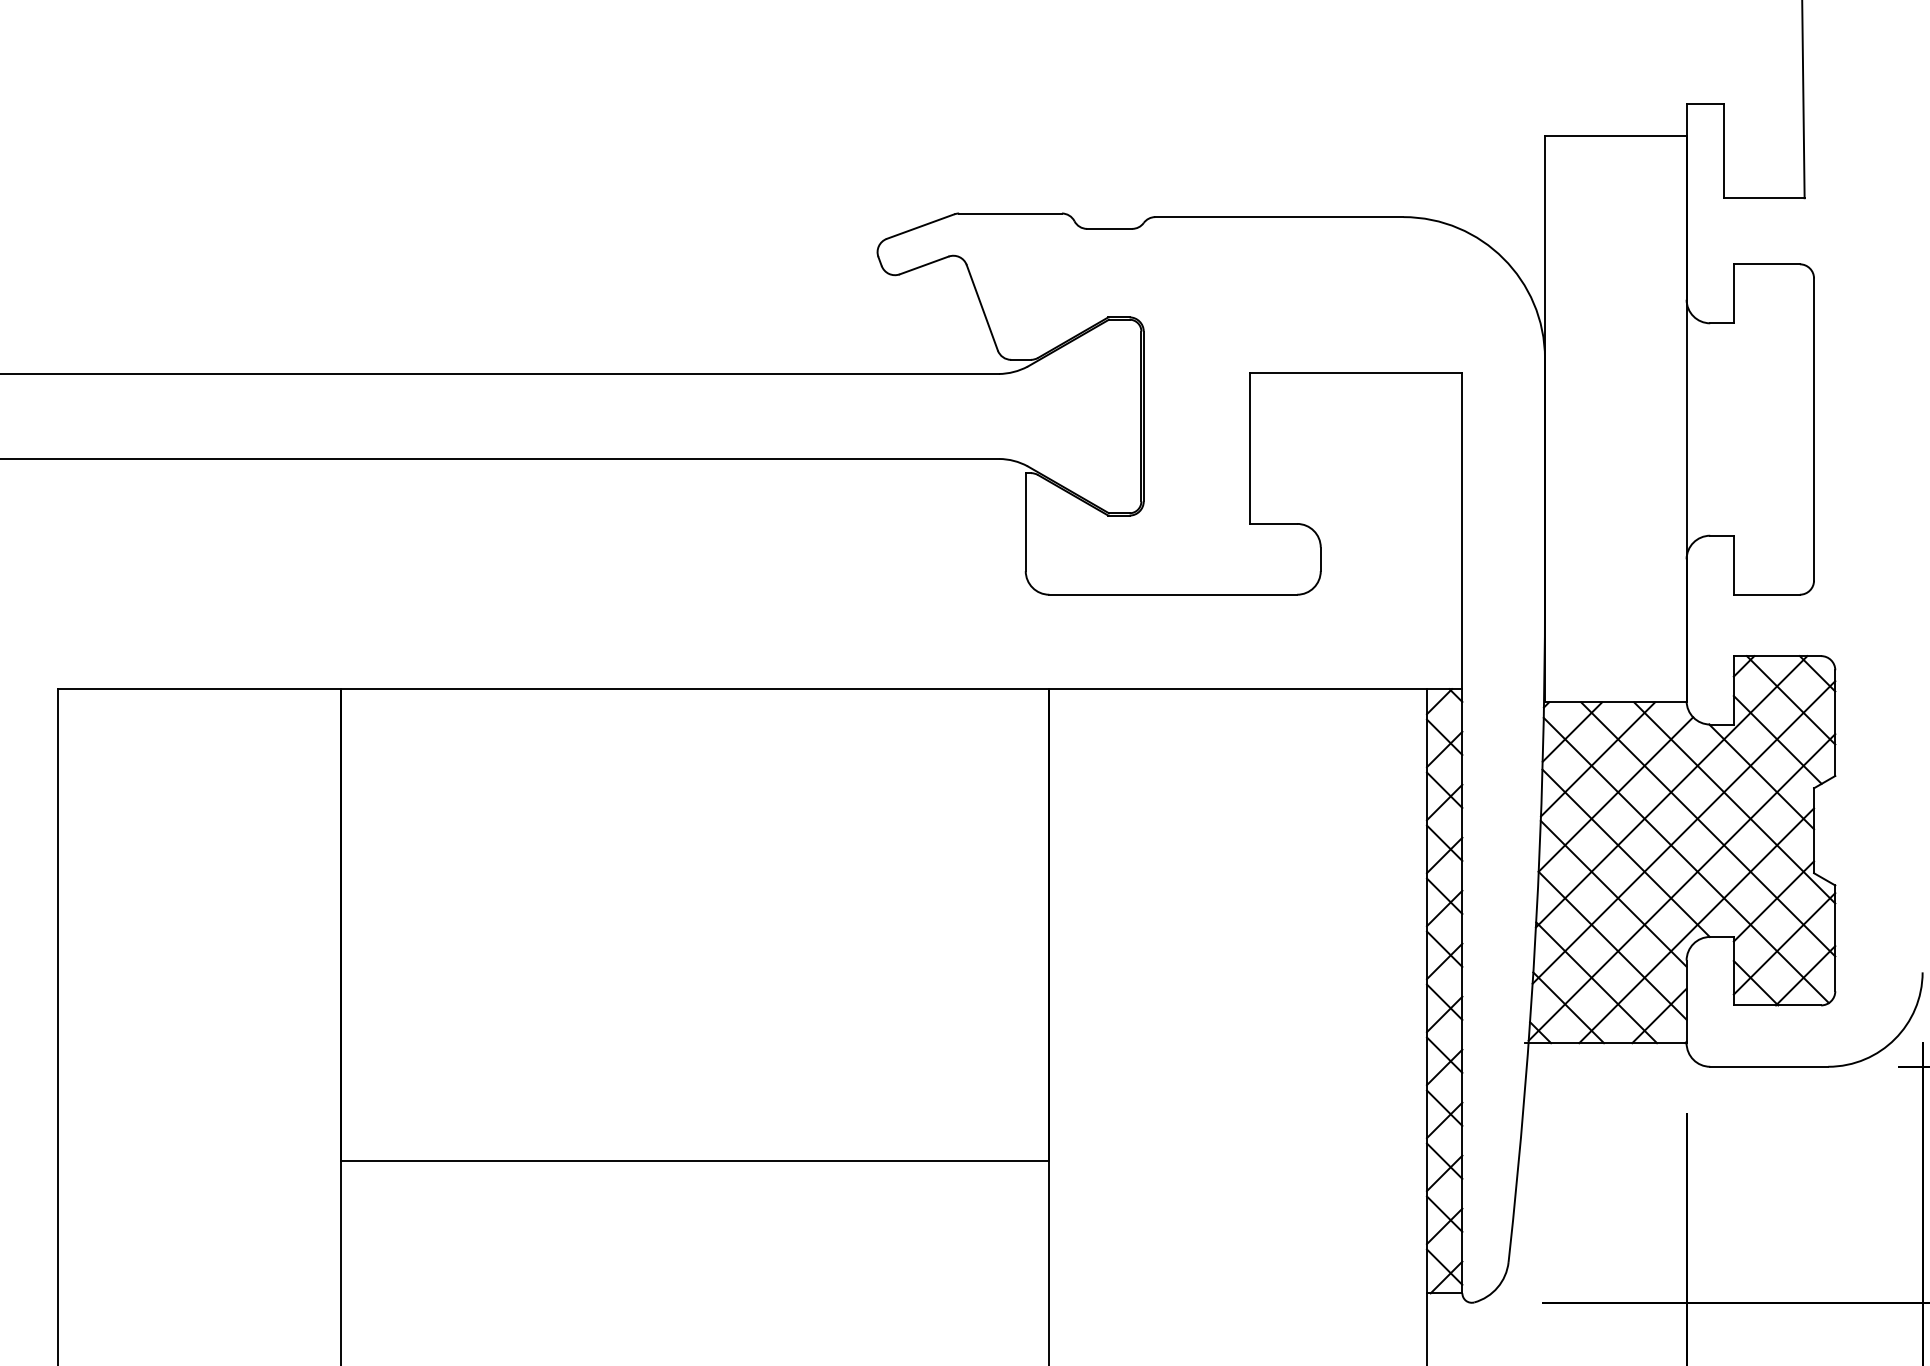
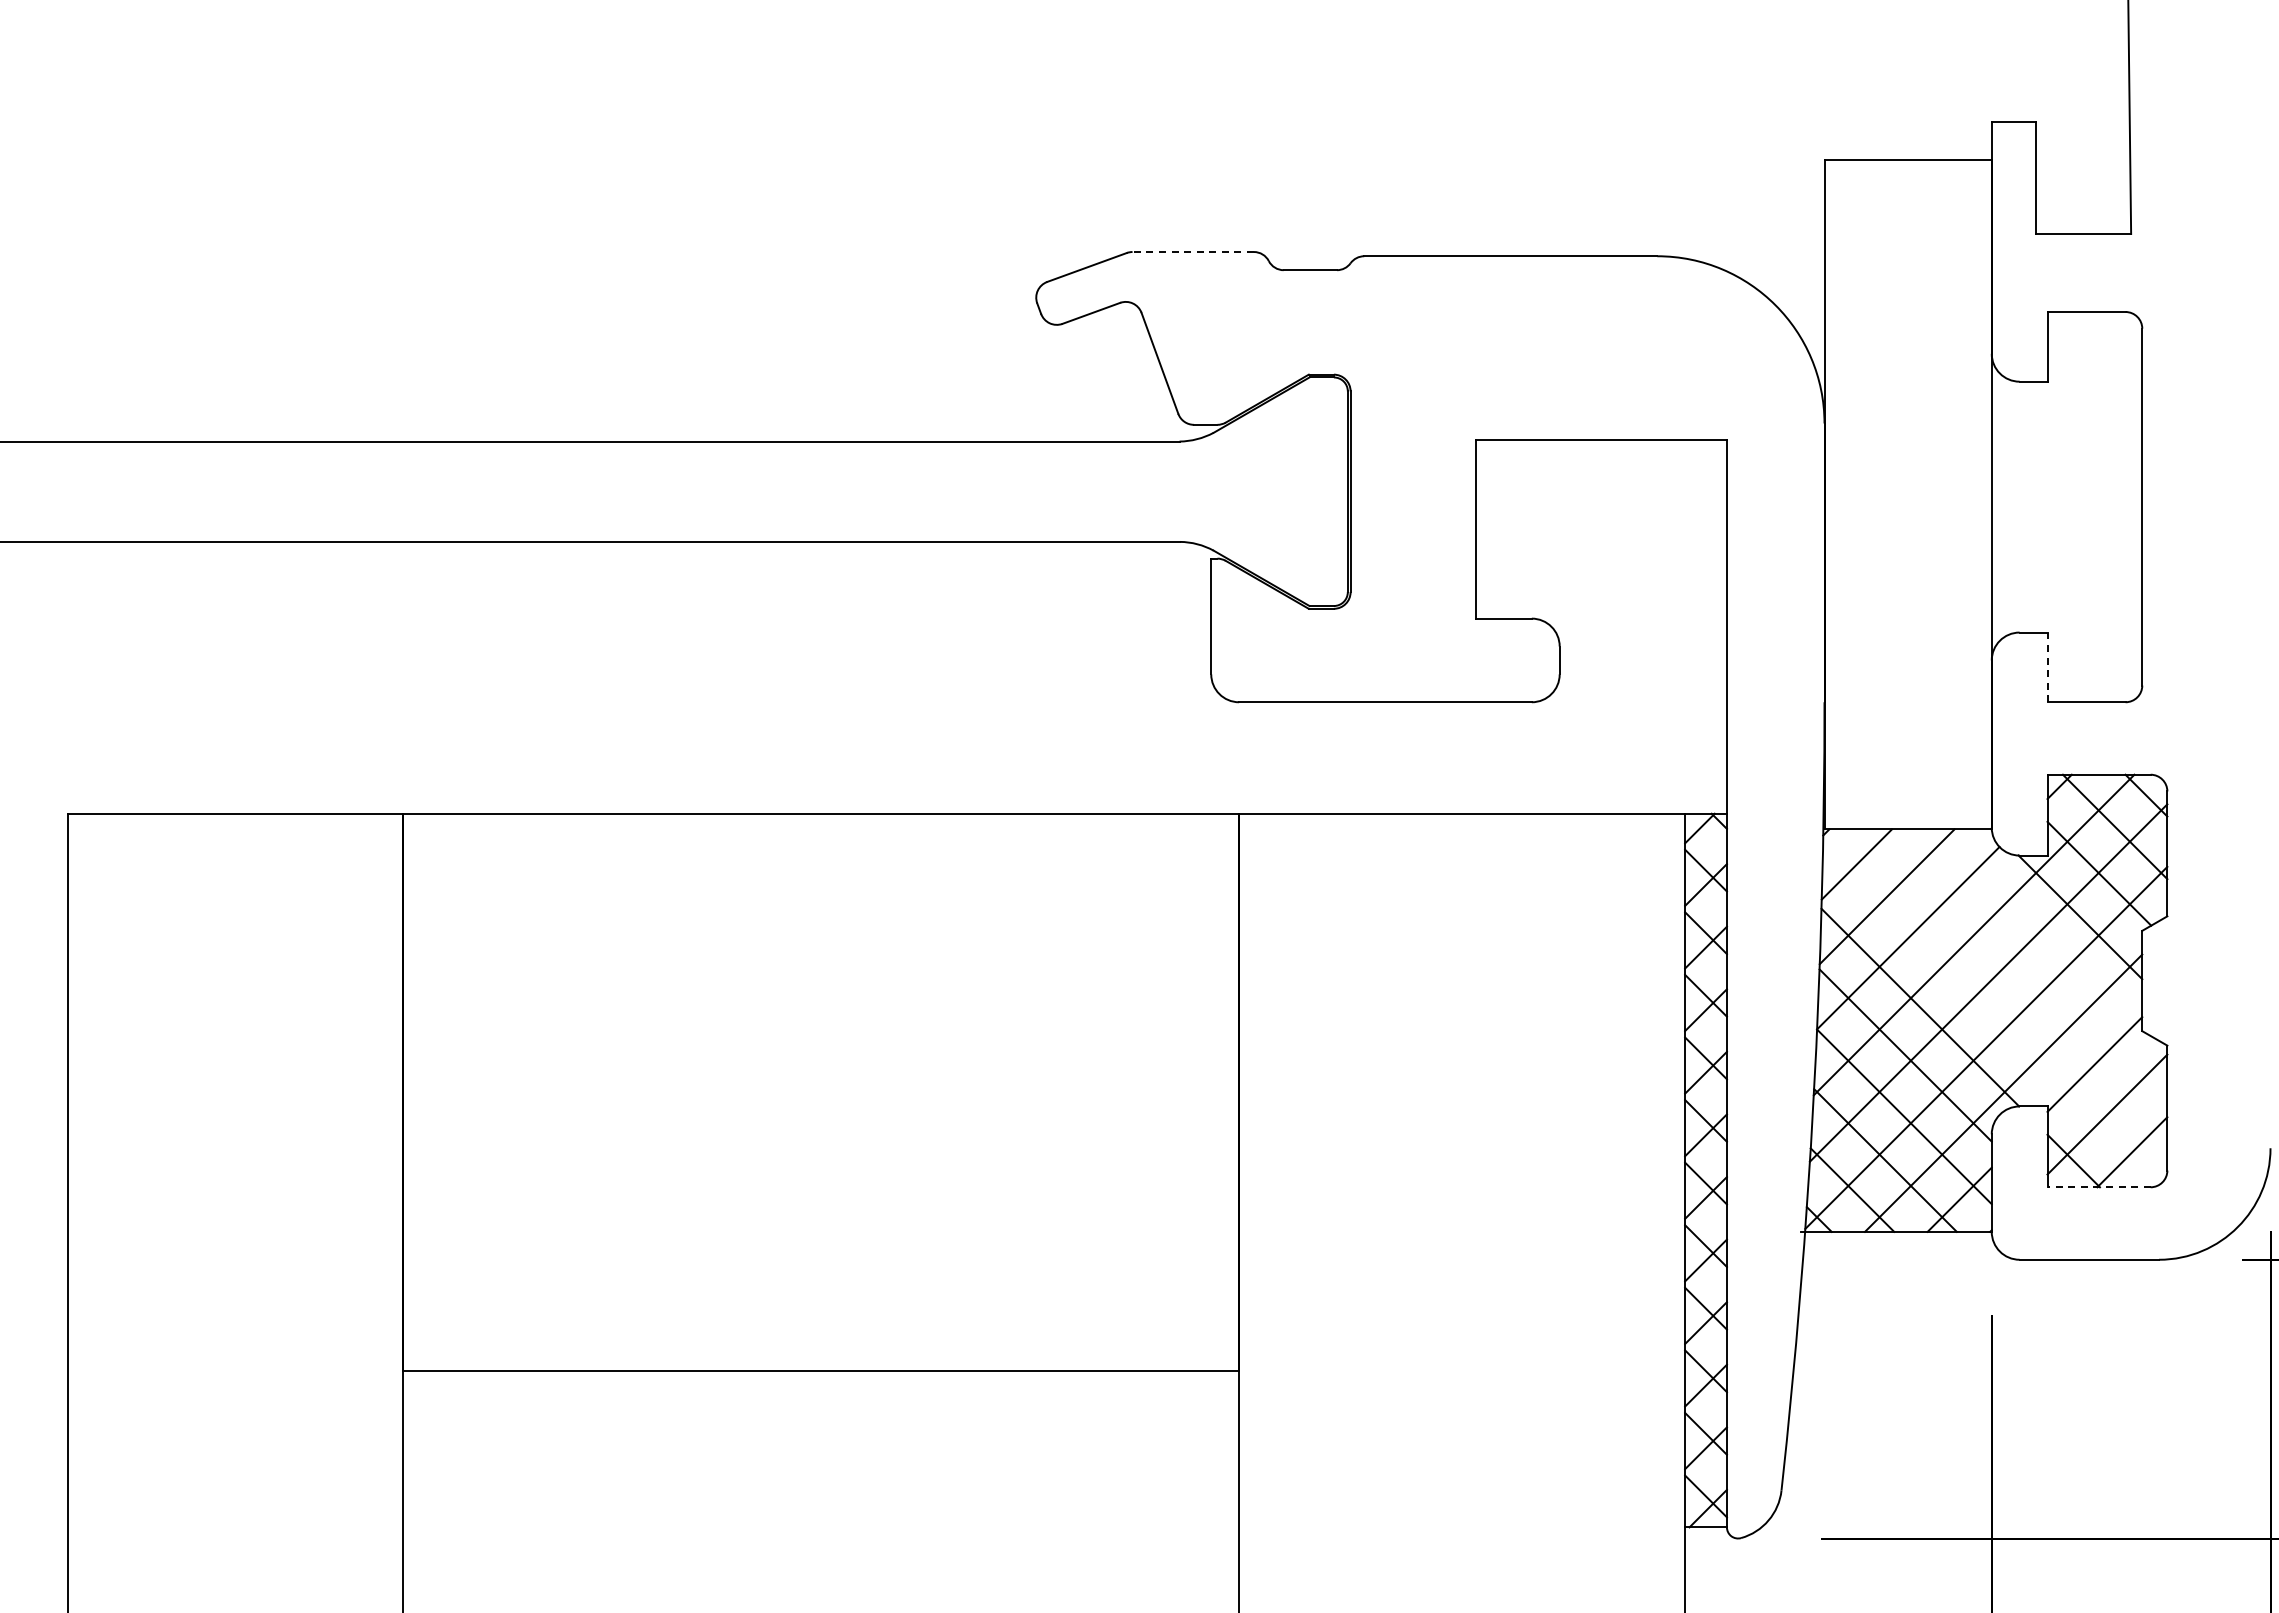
line: (1010, 213) -> (1193, 252), solid -> dashed
line: (1733, 565) -> (2047, 667), solid -> dashed
line: (1734, 802) -> (2048, 947), removed
line: (1708, 829) -> (2017, 979), removed
line: (1686, 859) -> (1991, 1015), removed
line: (1777, 1005) -> (2099, 1187), solid -> dashed

